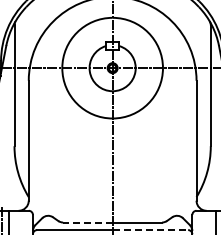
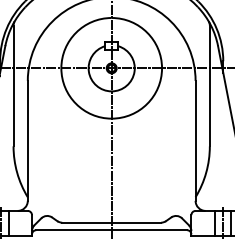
line: (87, 222) -> (86, 222), dashed -> solid
line: (150, 230) -> (149, 230), dashed -> solid

